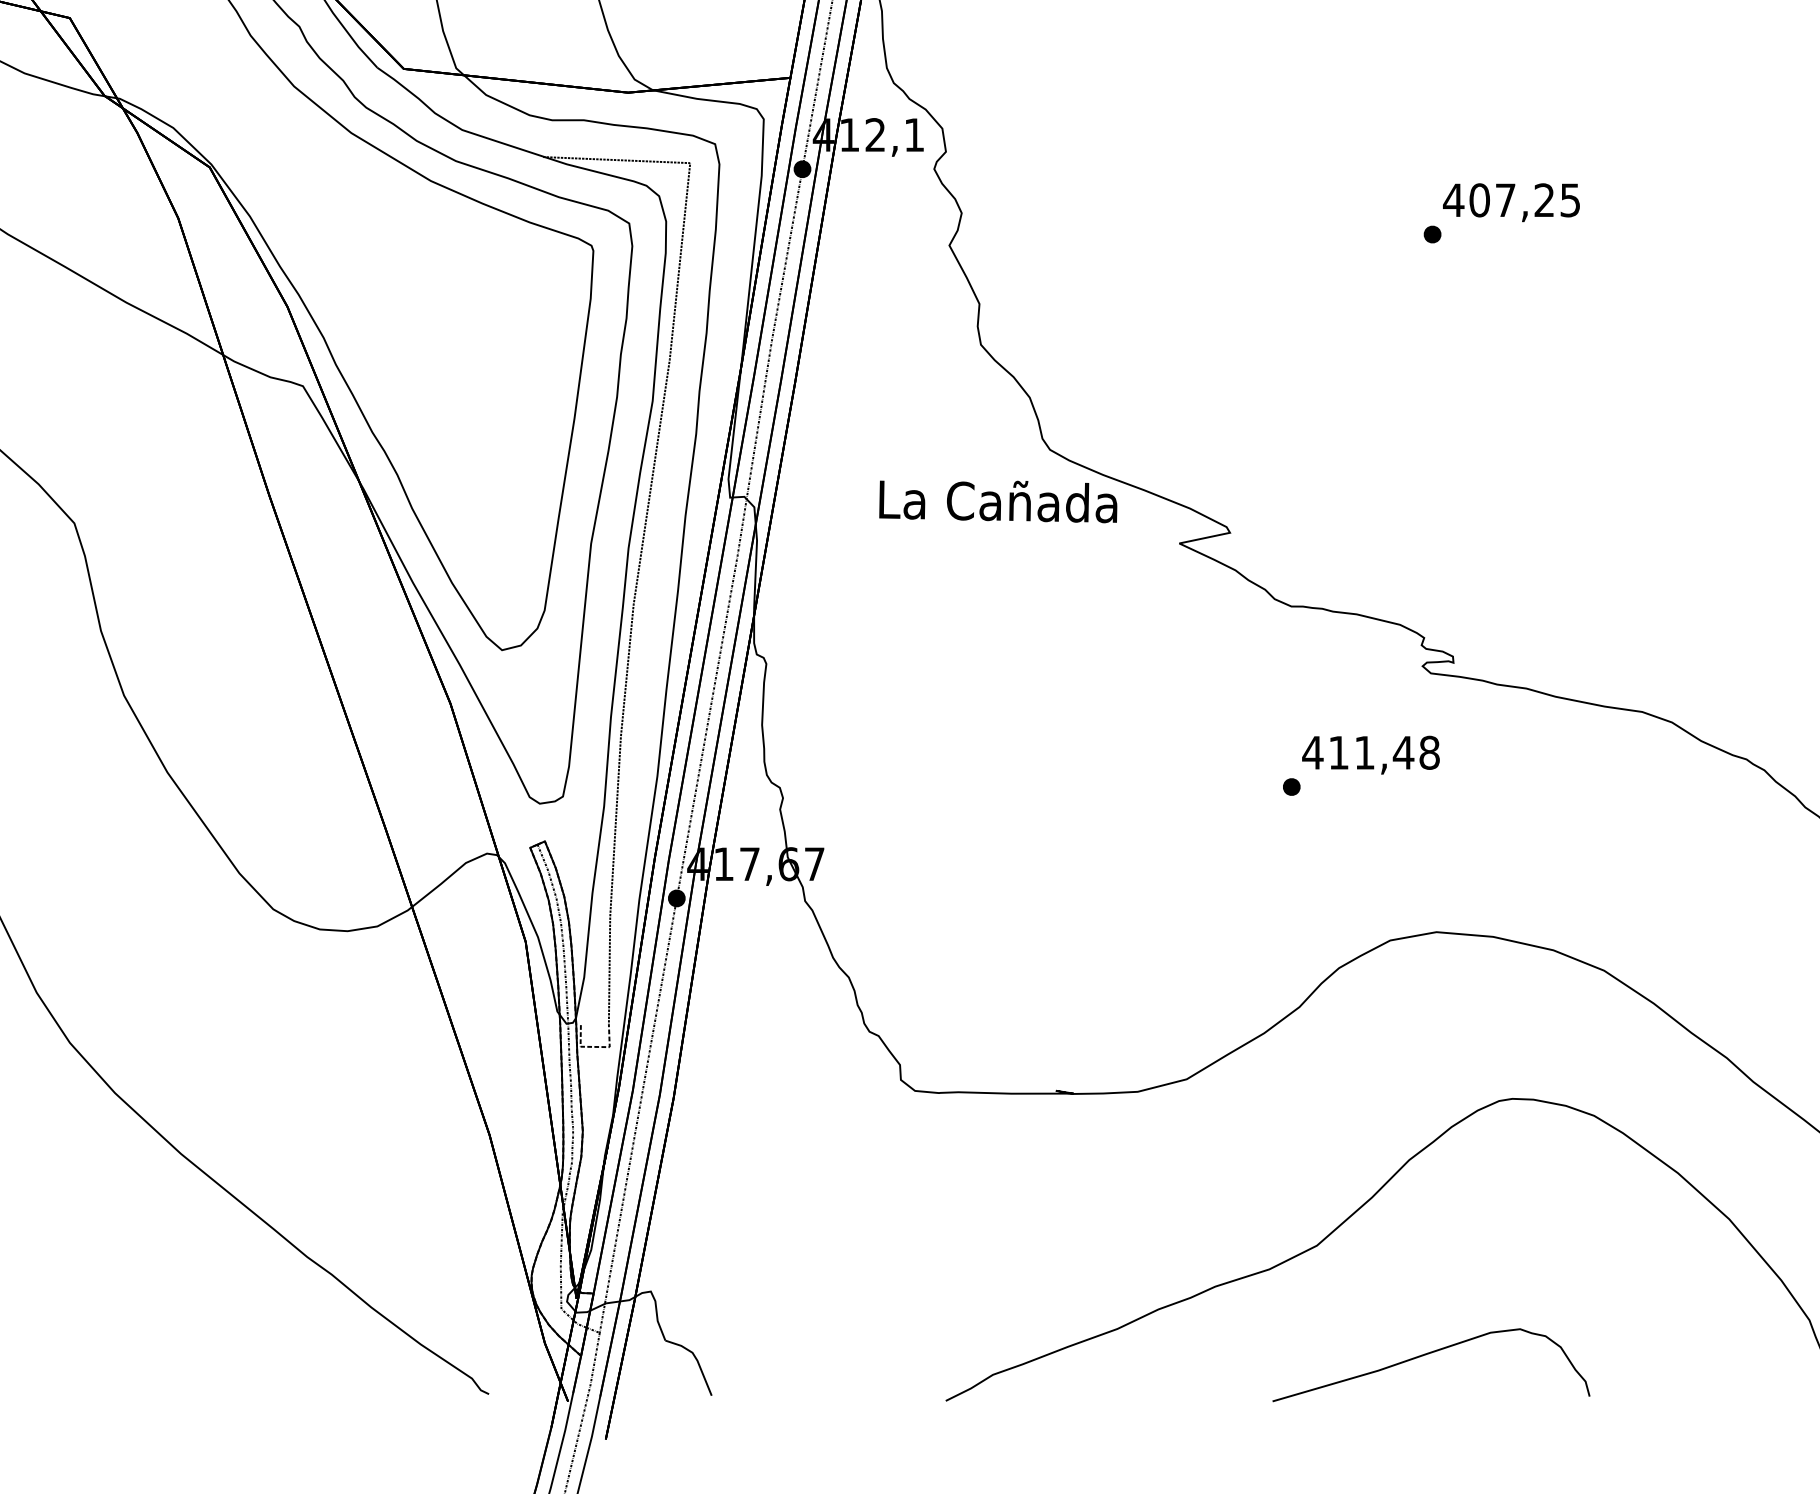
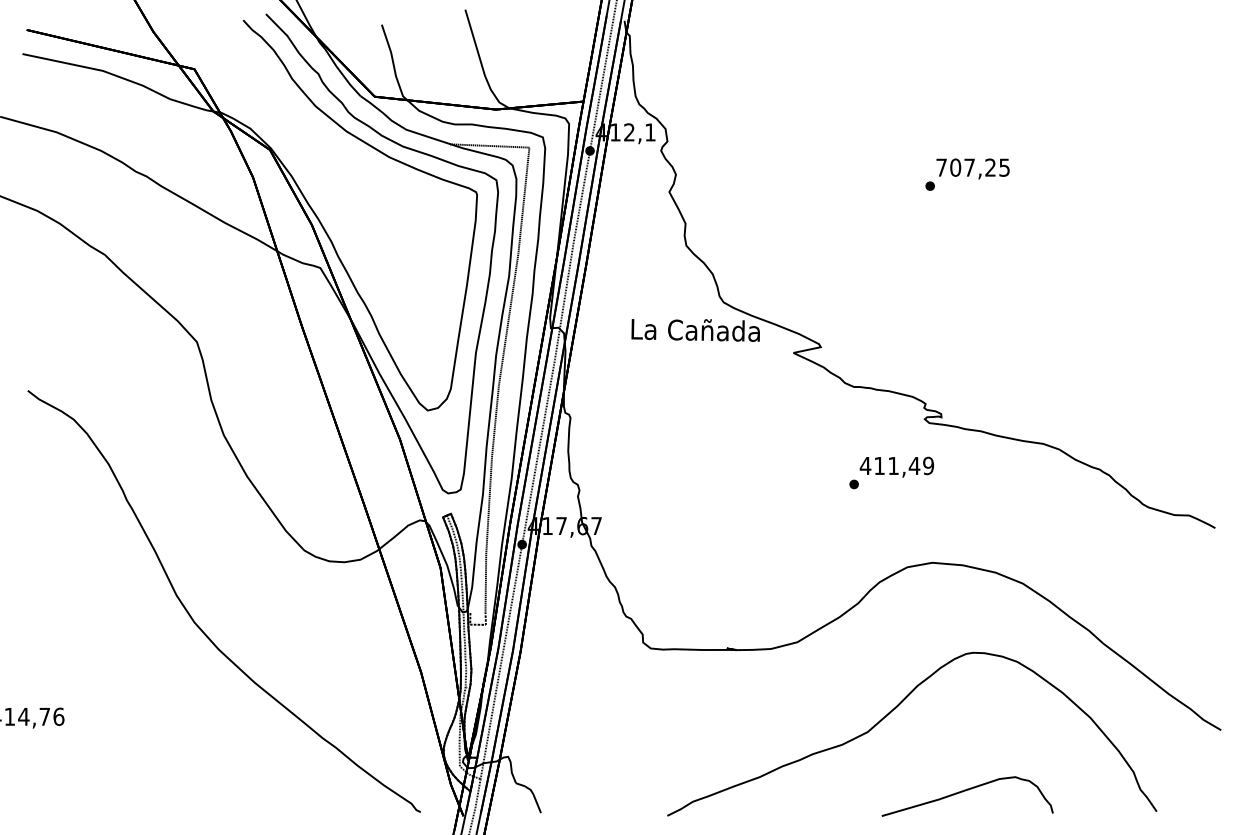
text: (1453, 199) -> (941, 167), 407,25 -> 707,25
text: (1429, 753) -> (928, 466), 411,48 -> 411,49
curve: (1427, 1355) -> (965, 791), moved

